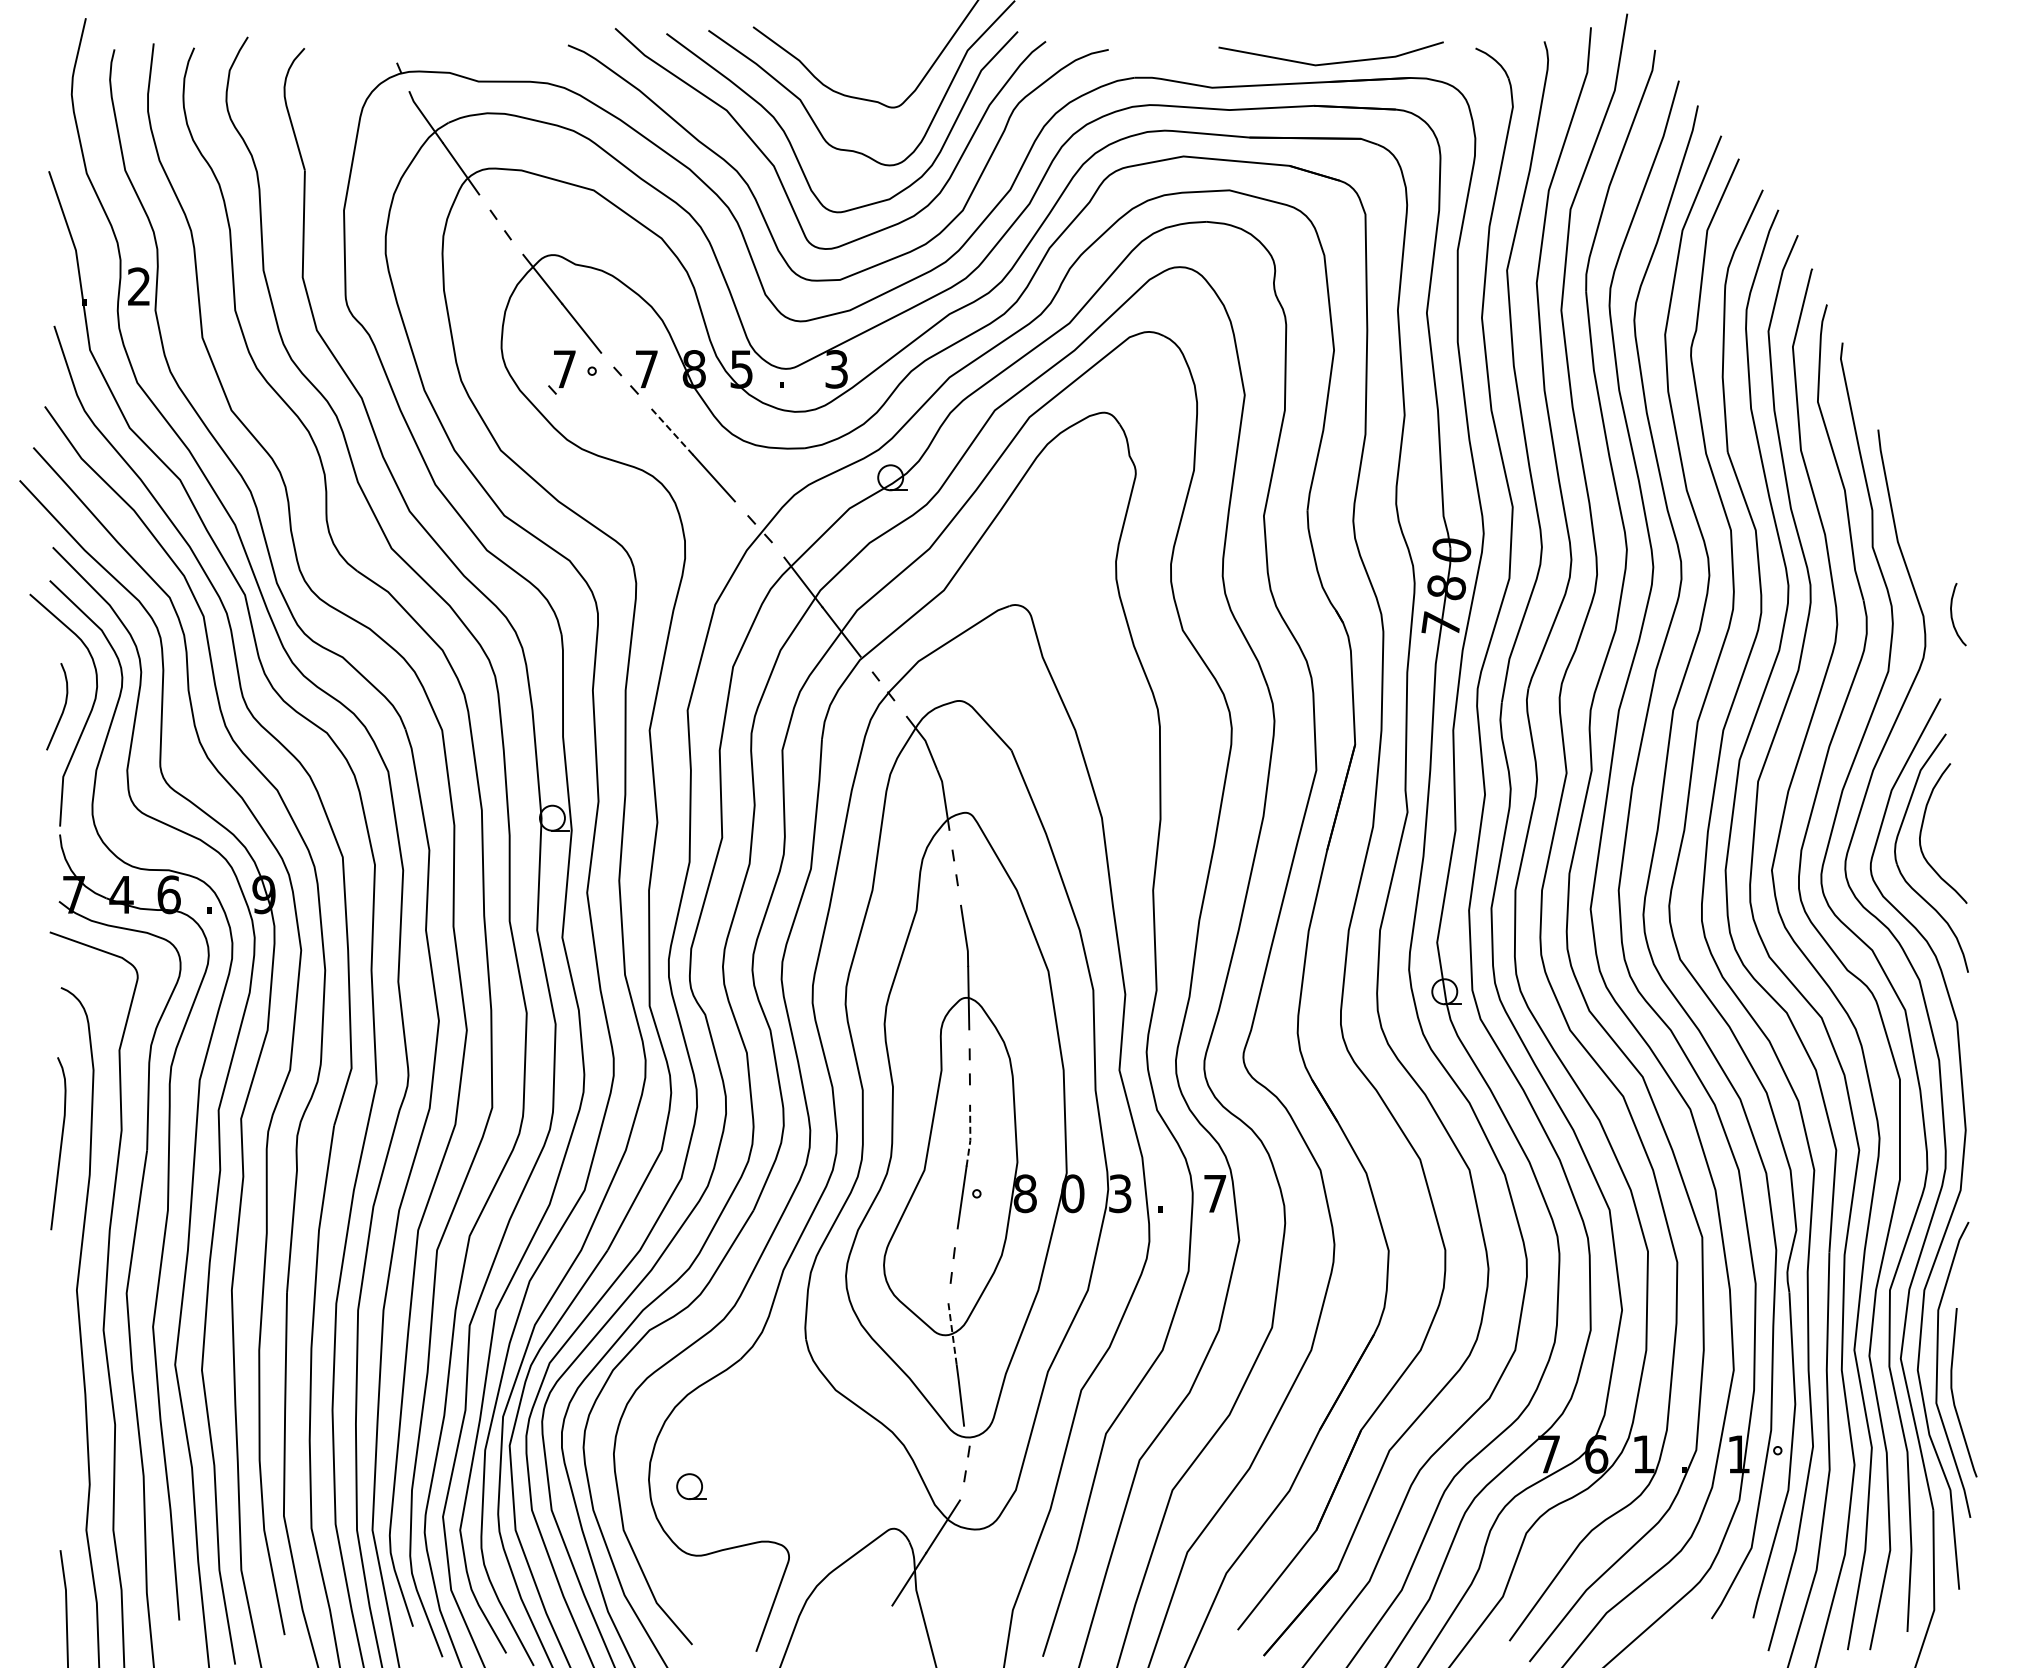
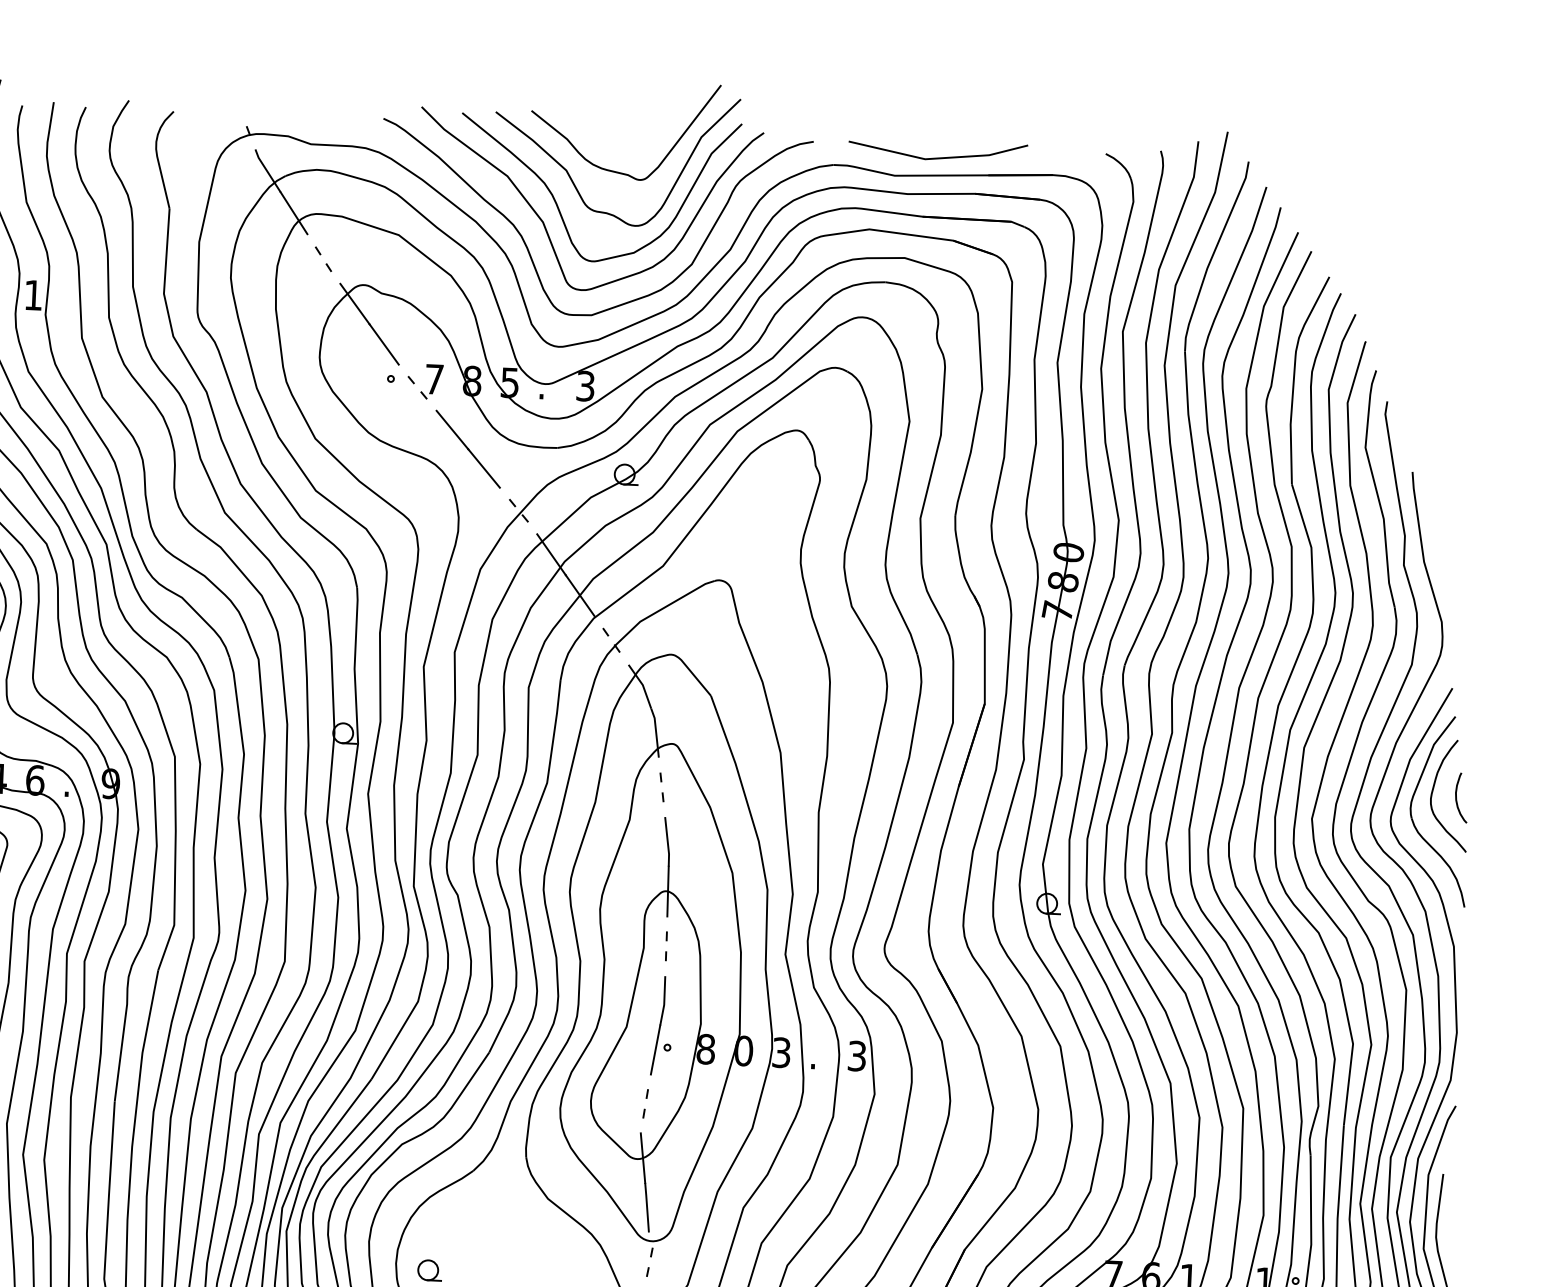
line: (1330, 62) -> (937, 157), moved
text: (138, 286) -> (32, 295), 2 -> 1
part: (561, 372) -> (366, 378), removed
line: (671, 431) -> (451, 429), dashed -> solid
curve: (1952, 614) -> (1456, 797), moved
line: (970, 1135) -> (664, 1000), dashed -> solid
text: (1215, 1193) -> (857, 1055), 7 -> 3
line: (952, 1333) -> (642, 1157), dashed -> solid

